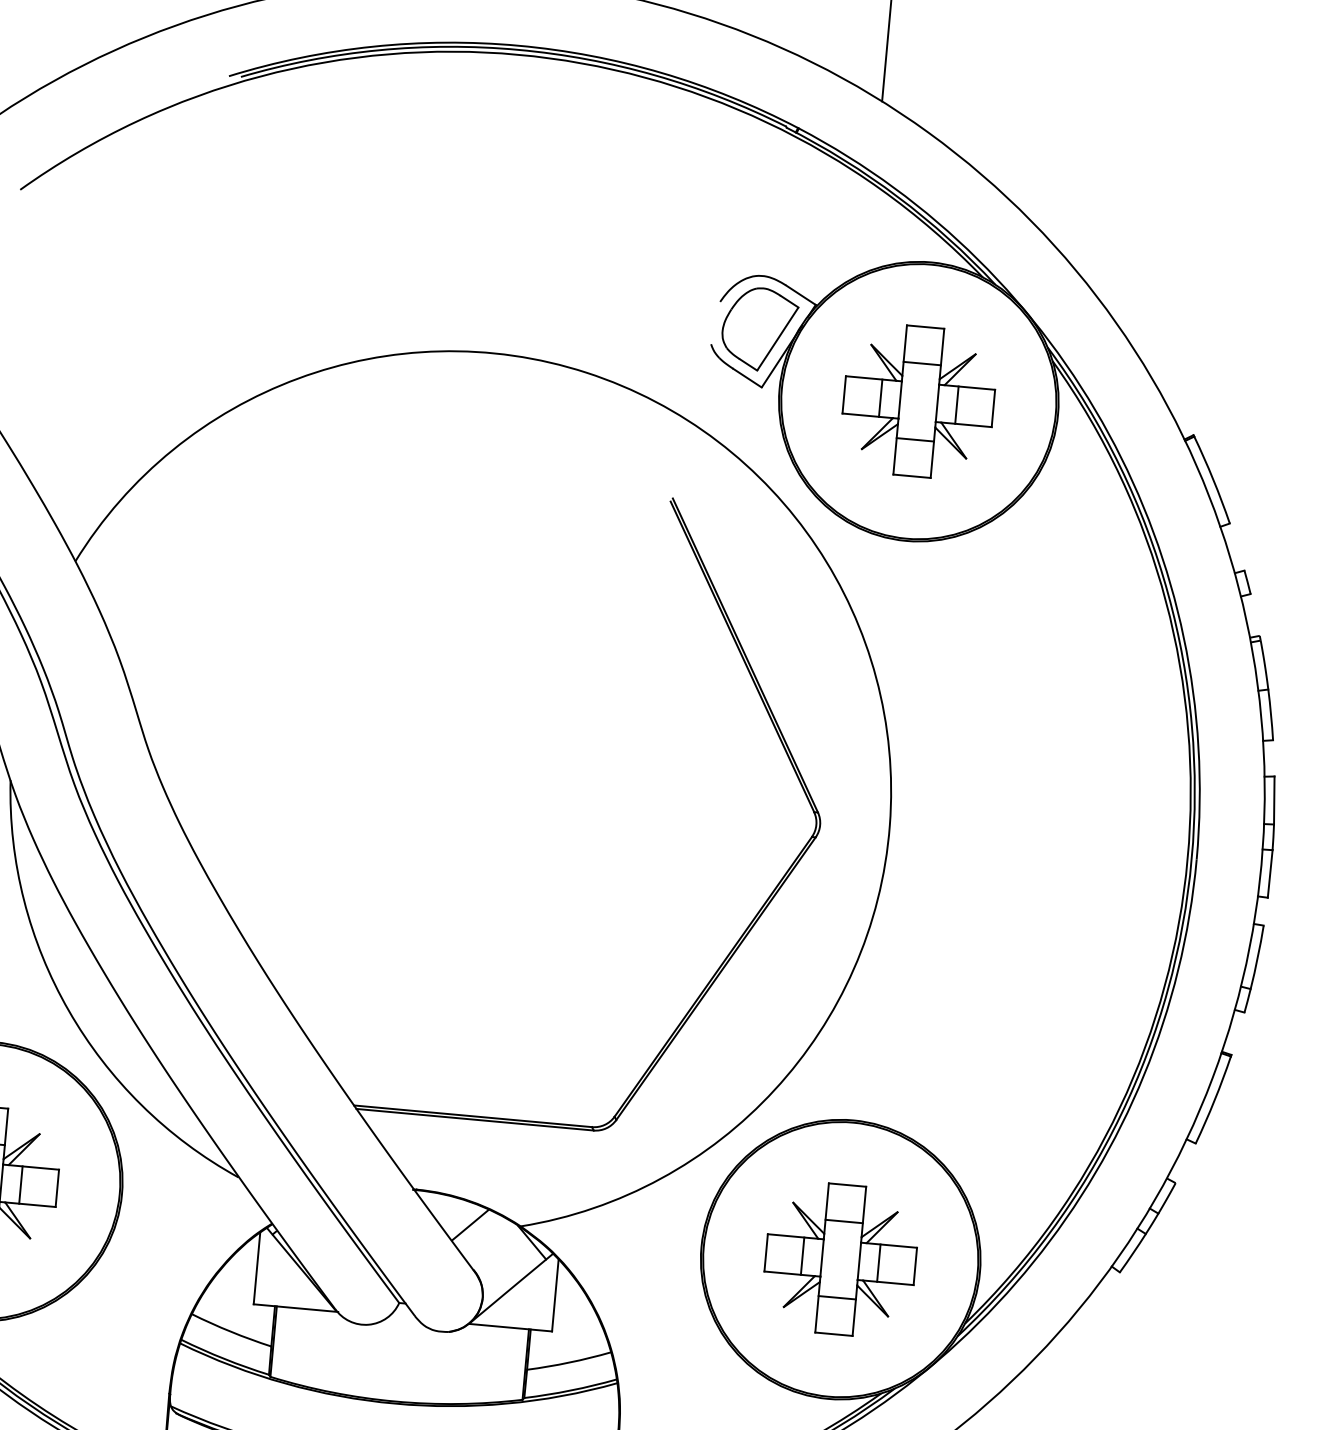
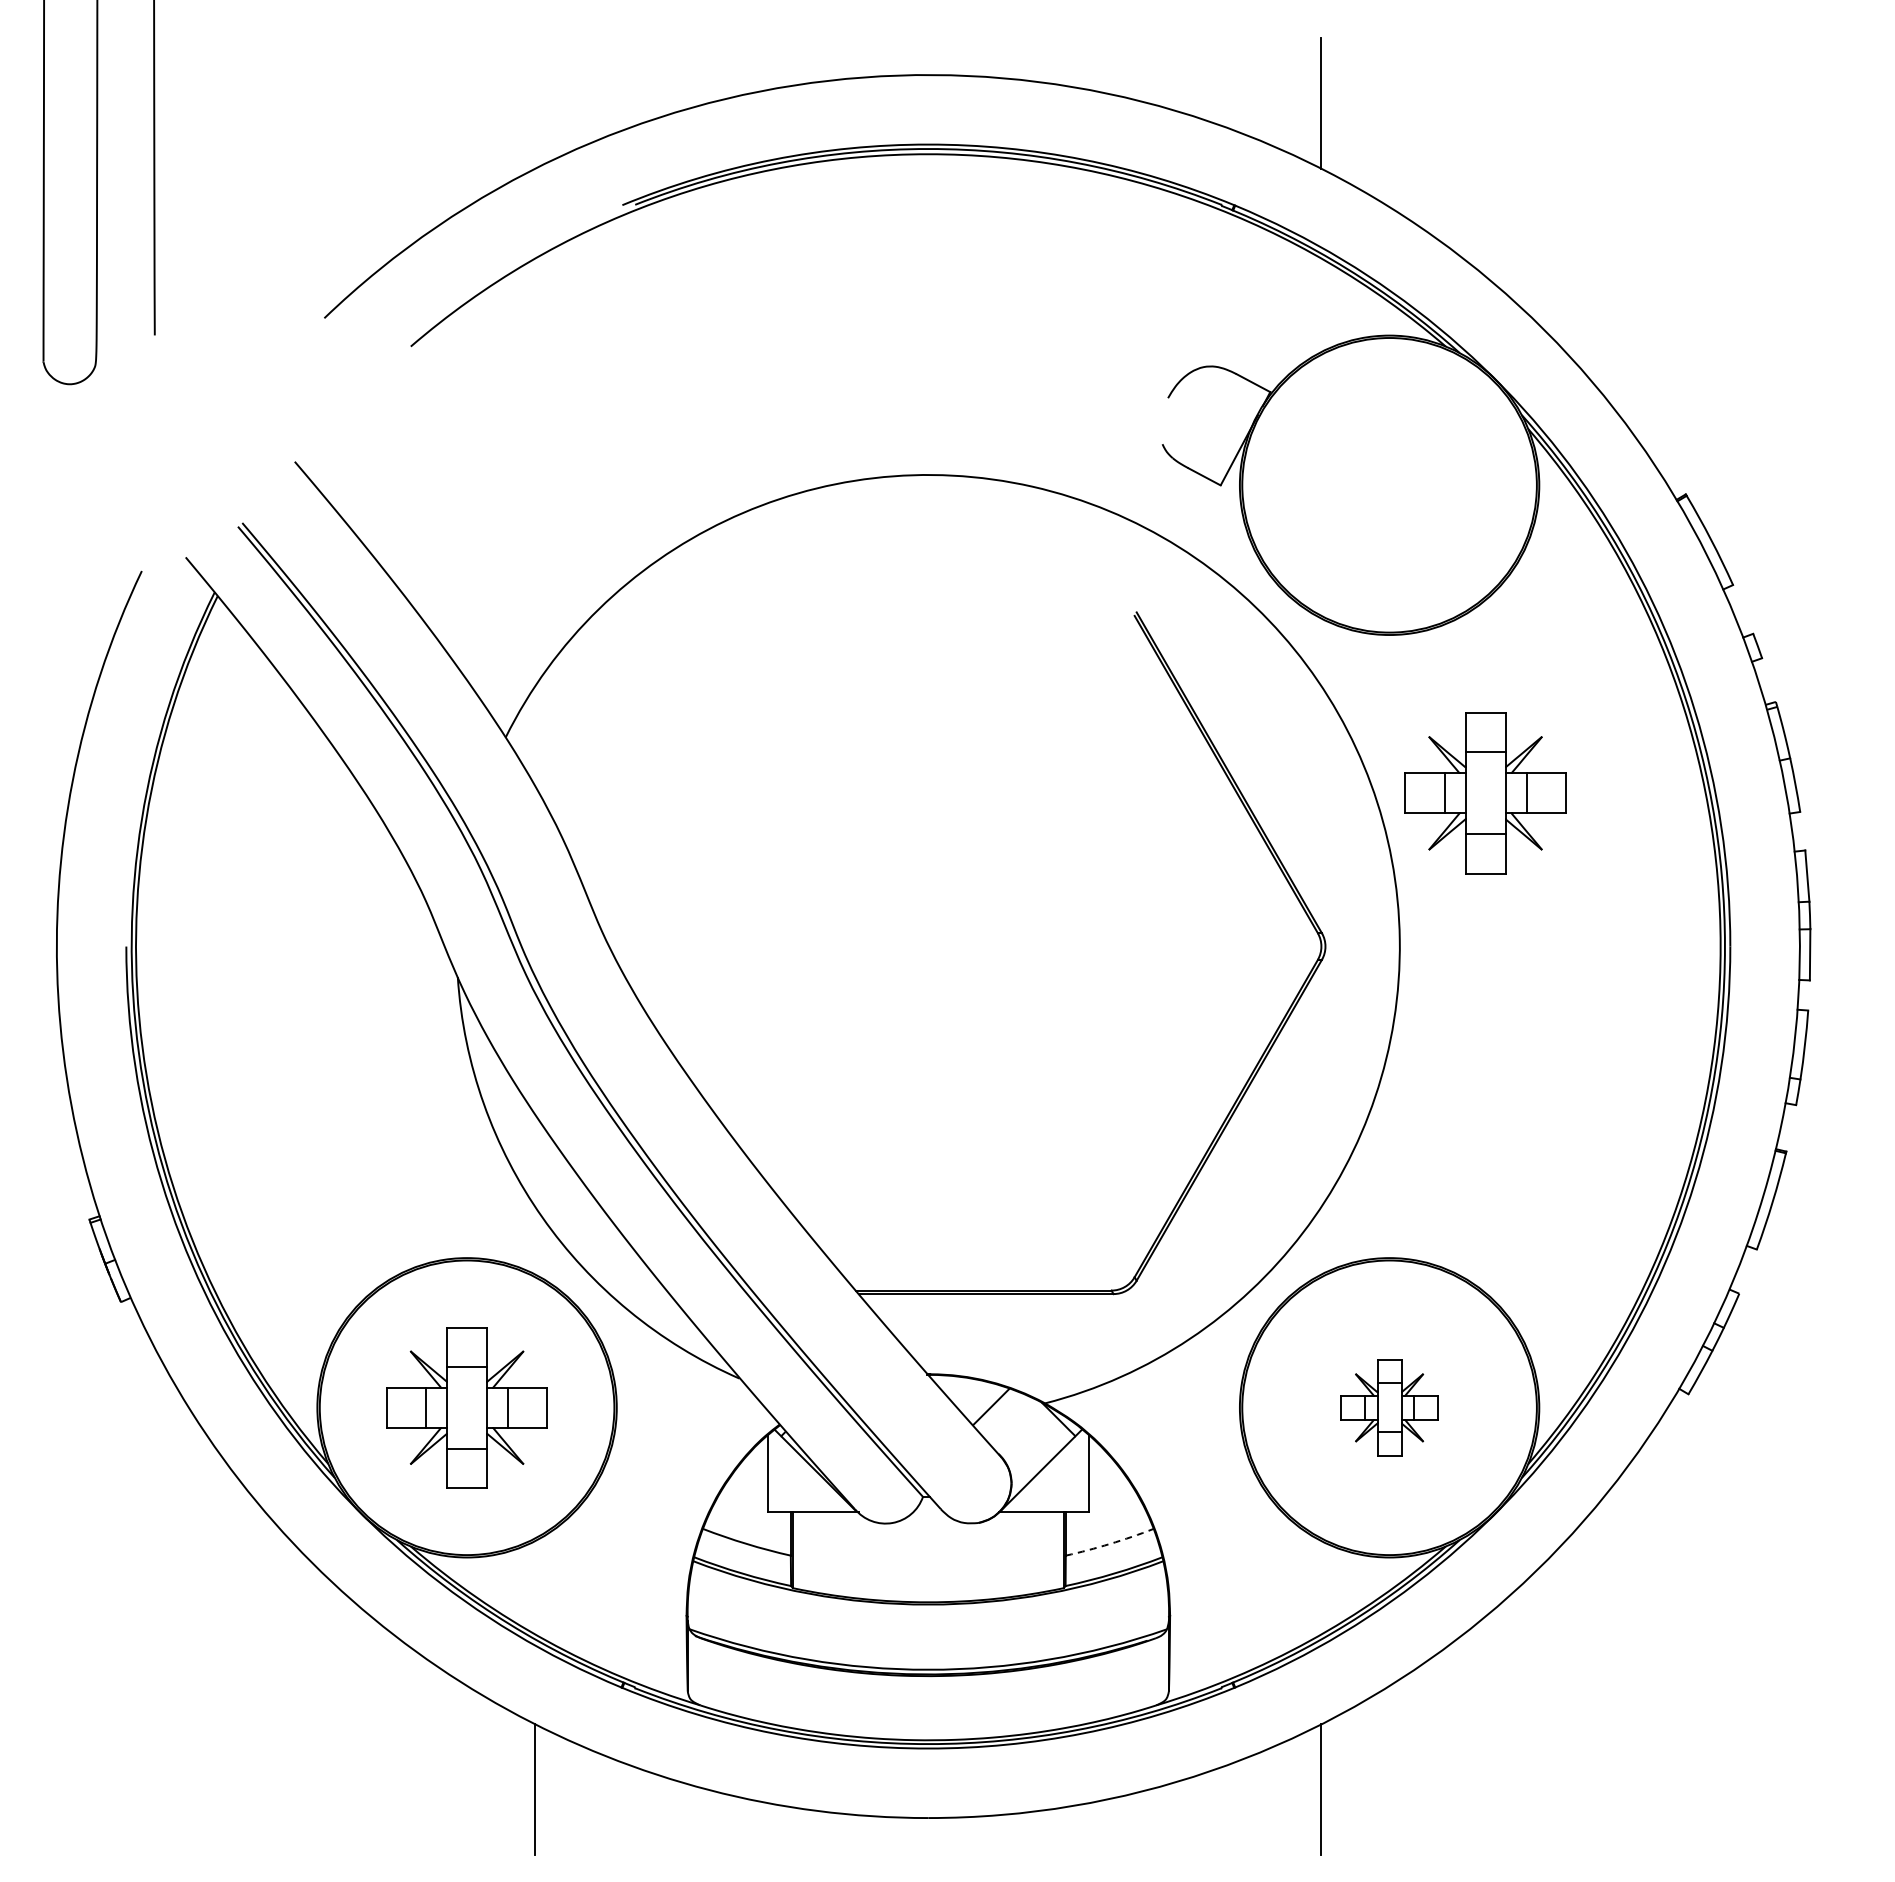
part: (759, 329) -> (1212, 423), removed
part: (918, 401) -> (1485, 793), moved
part: (840, 1259) -> (1389, 1407), size x0.6
arc: (569, 1362) -> (1110, 1543), solid -> dashed

